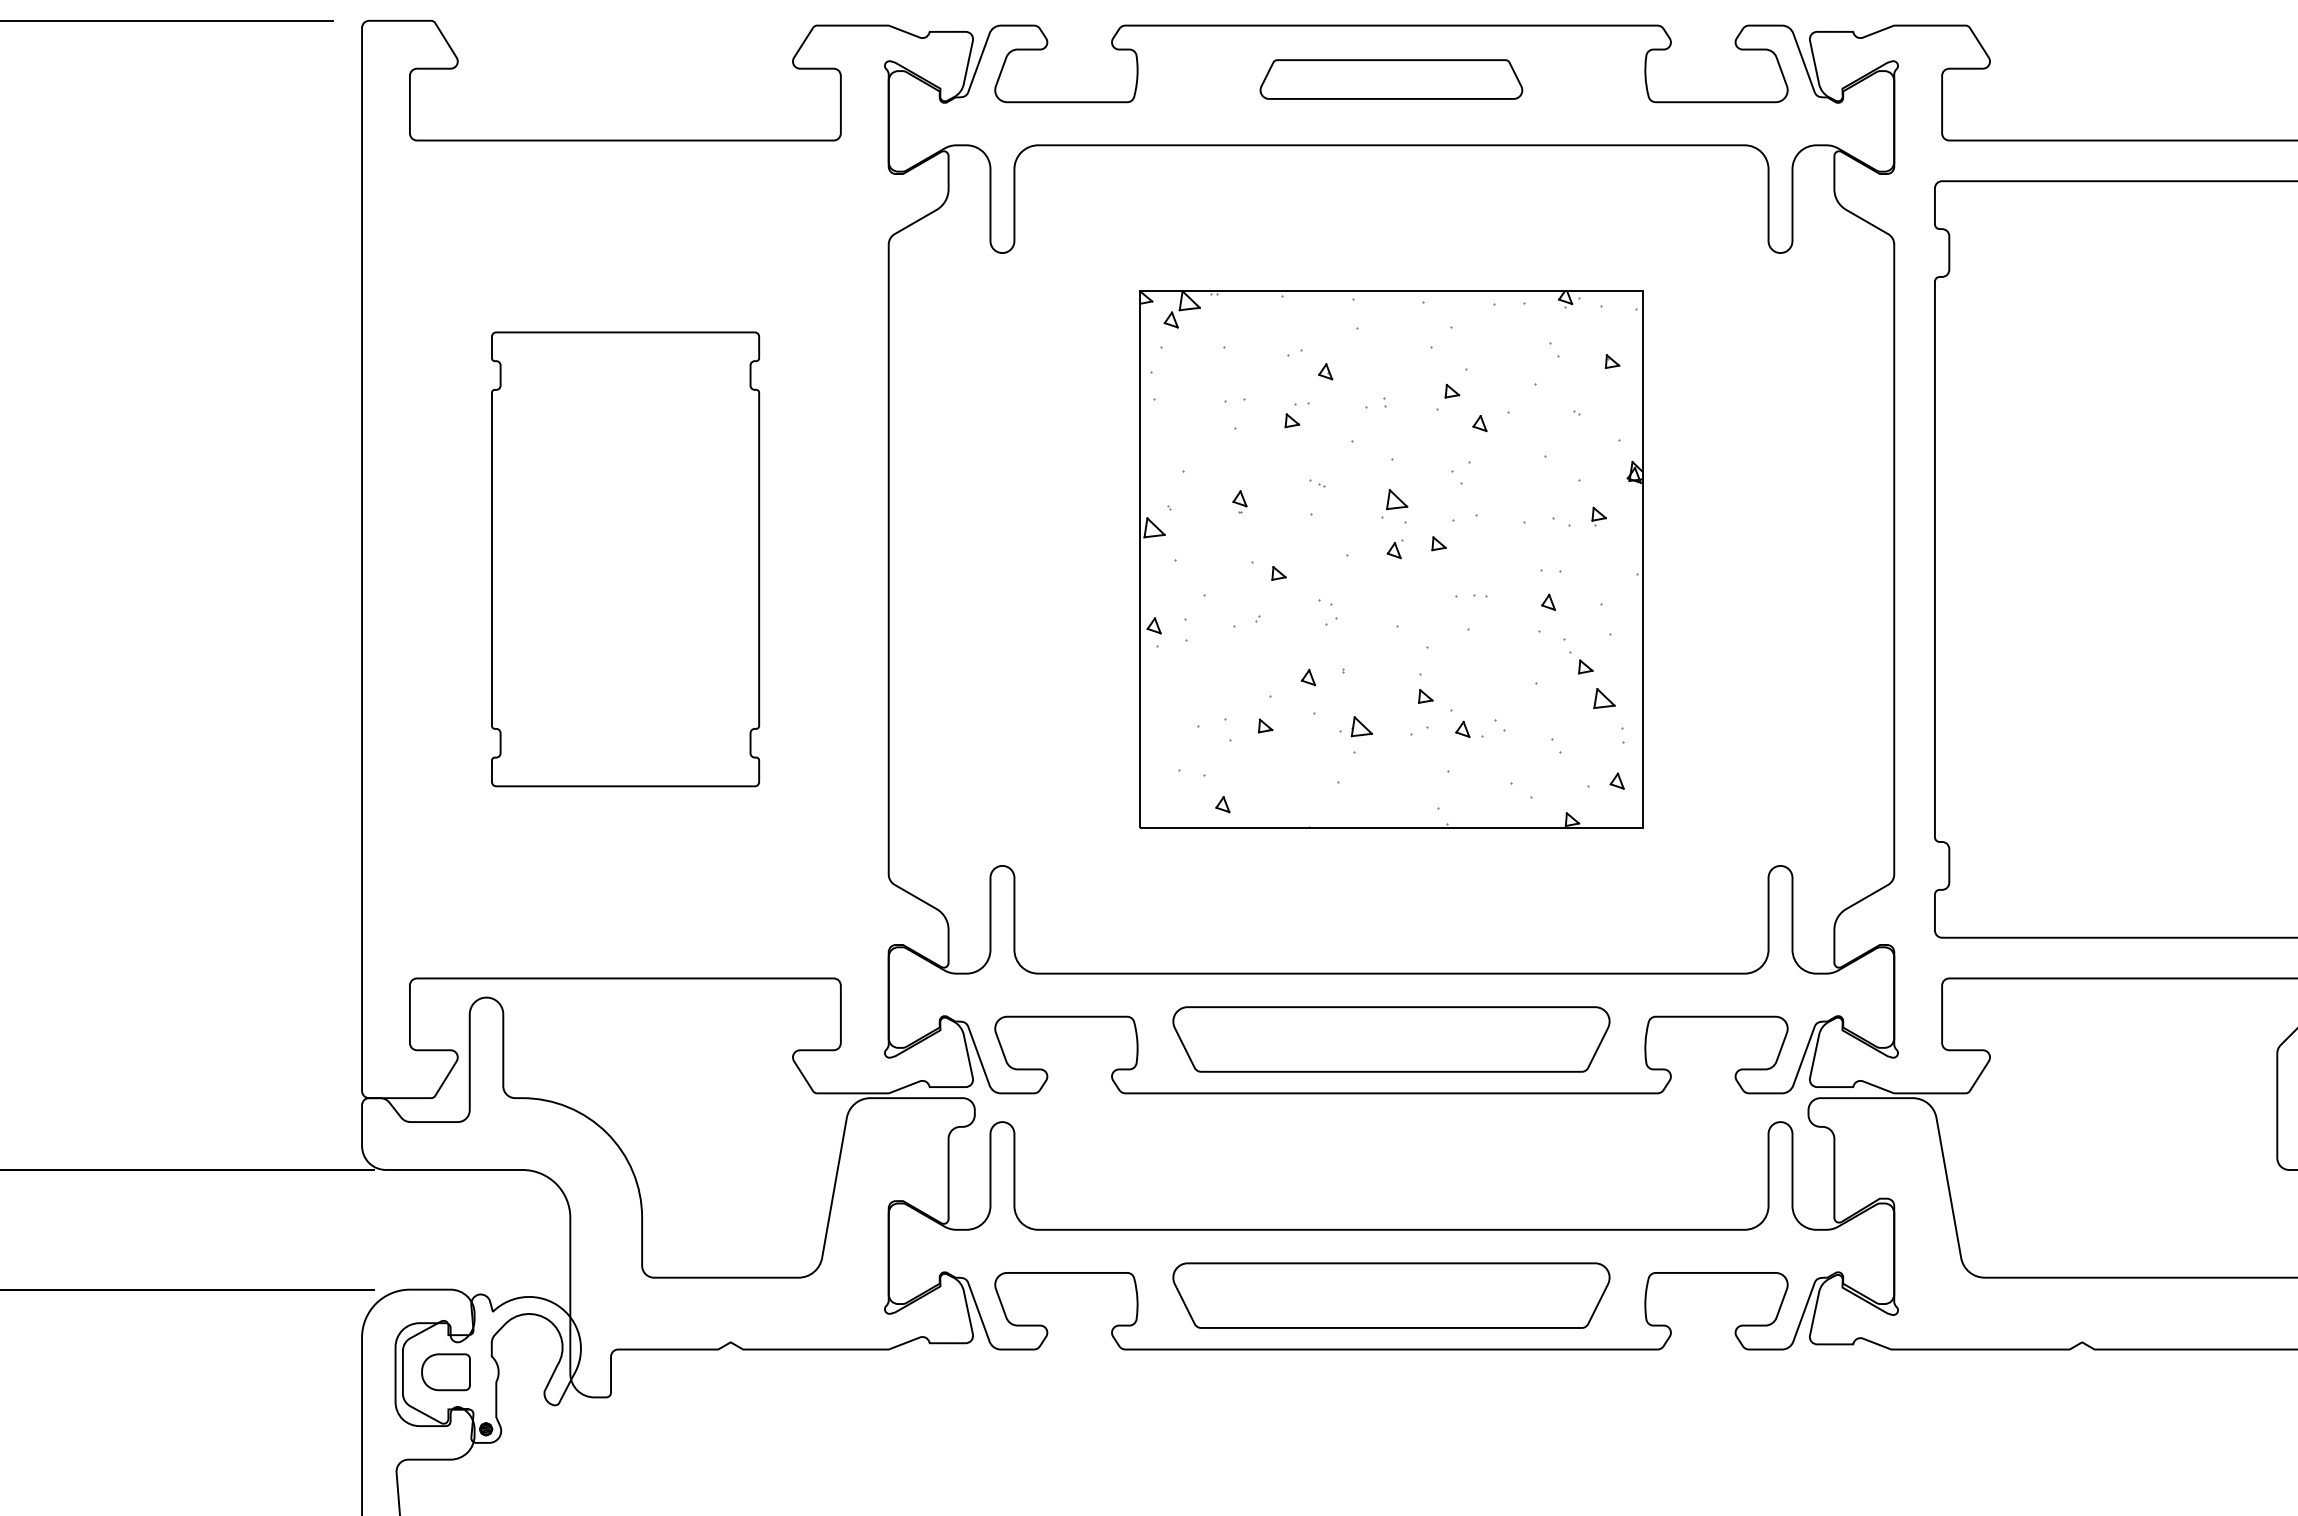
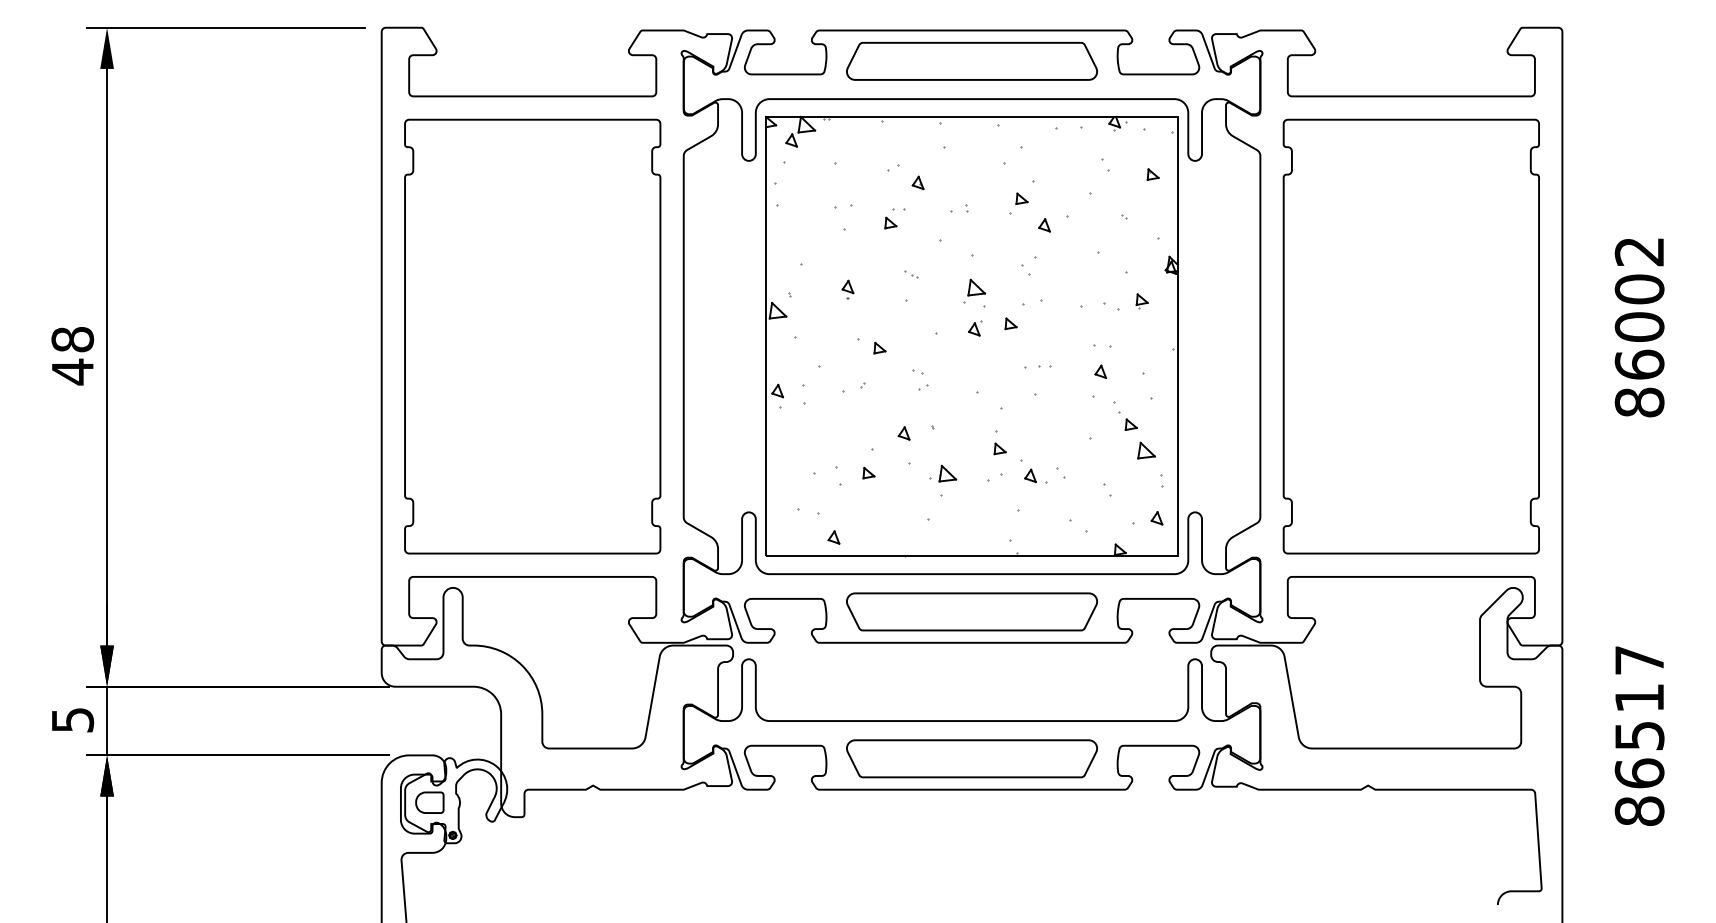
part: (1390, 79) -> (971, 61), size x1.67
part: (624, 559) -> (532, 336), size x1.67
part: (1390, 559) -> (971, 336), size x1.43

